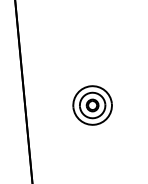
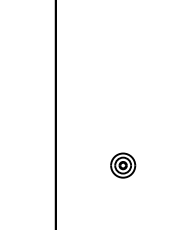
part: (93, 105) -> (123, 165), size x0.62

